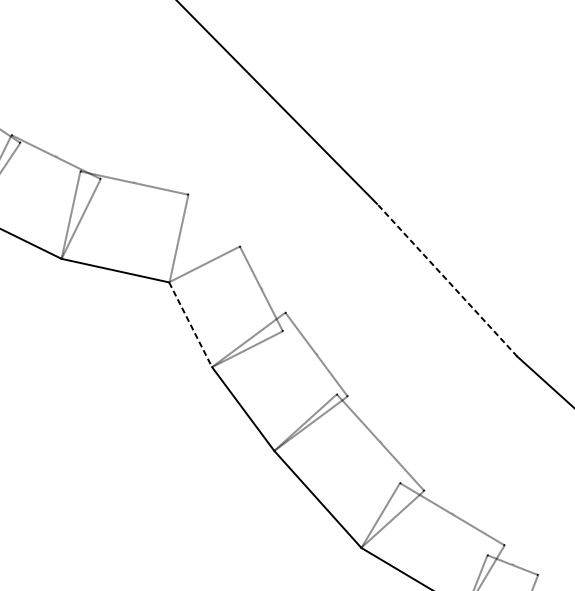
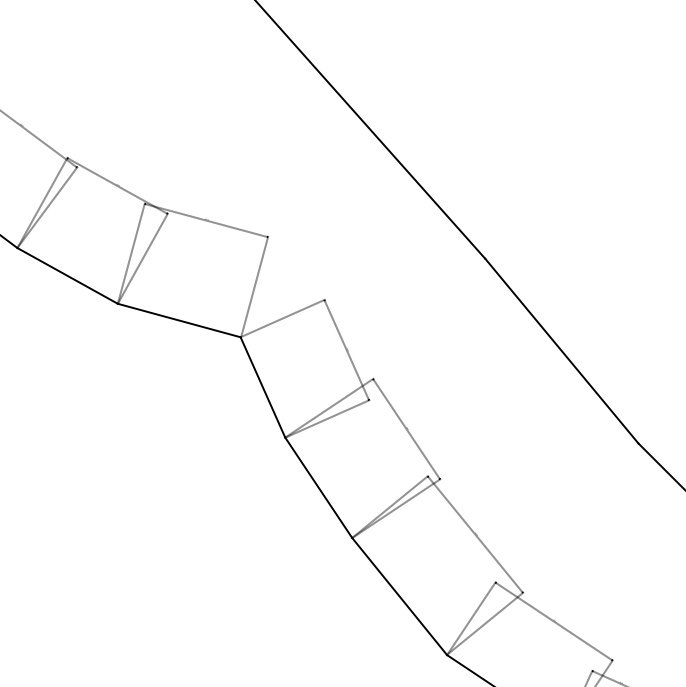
line: (446, 279) -> (561, 350), dashed -> solid
line: (190, 324) -> (262, 387), dashed -> solid

